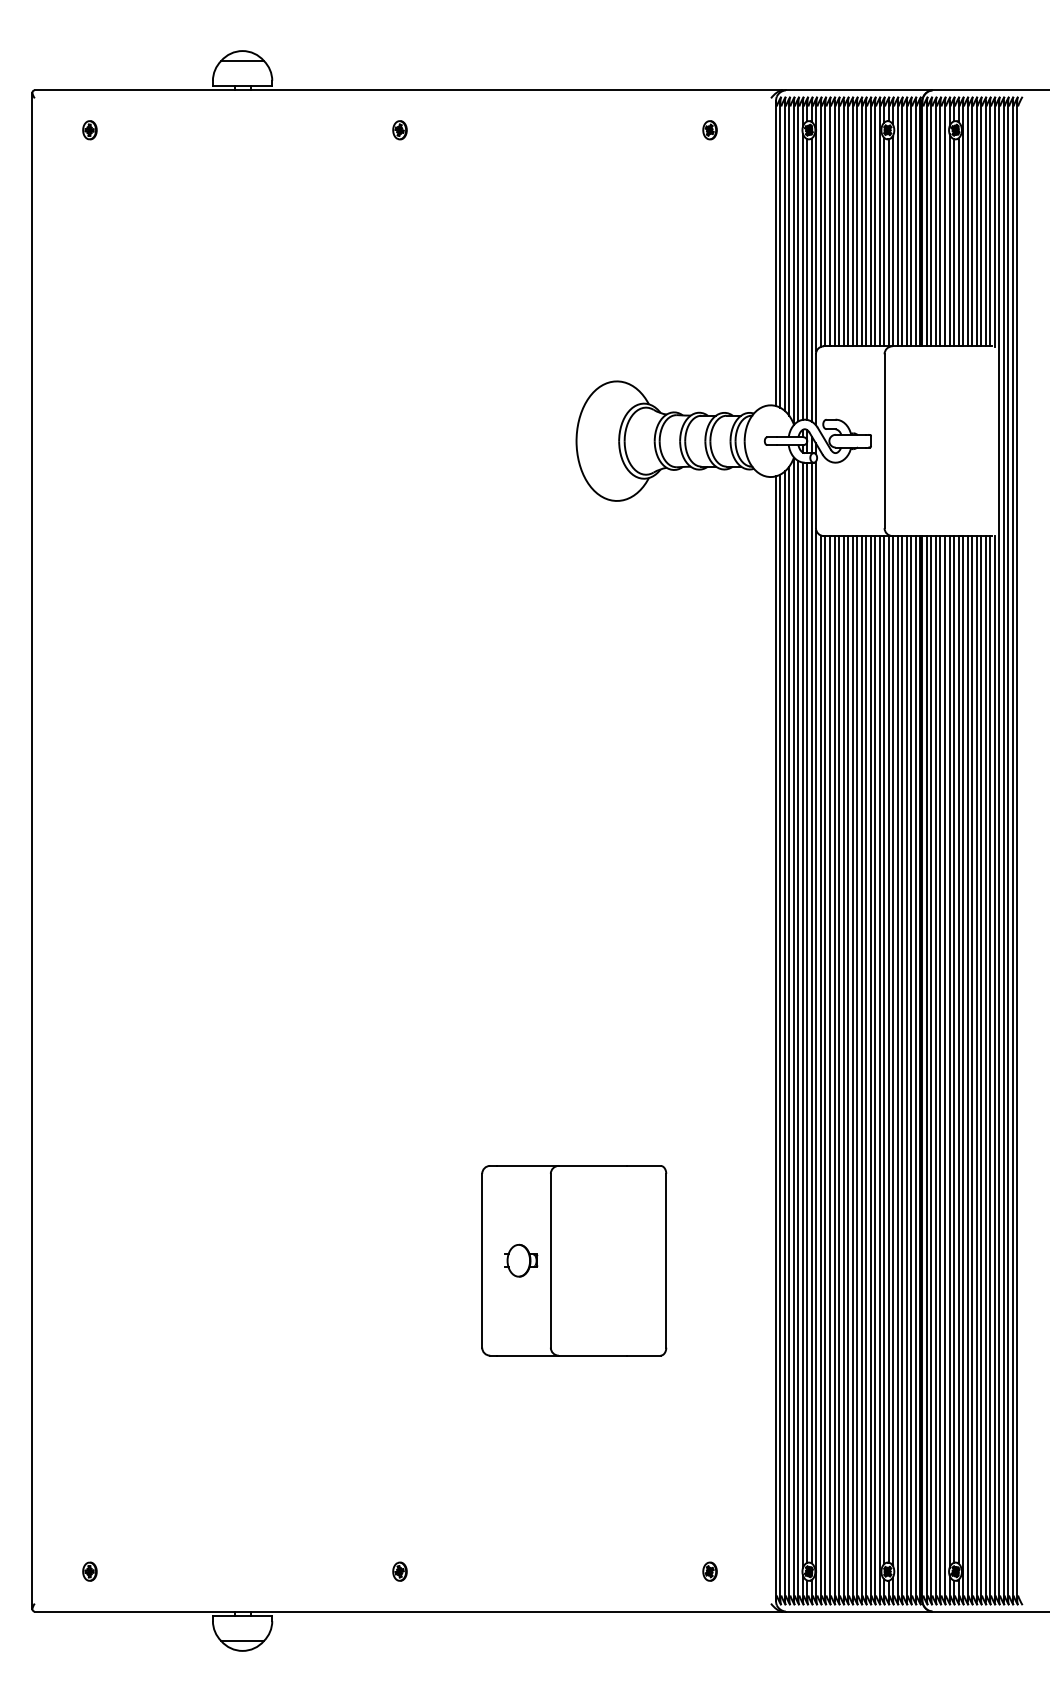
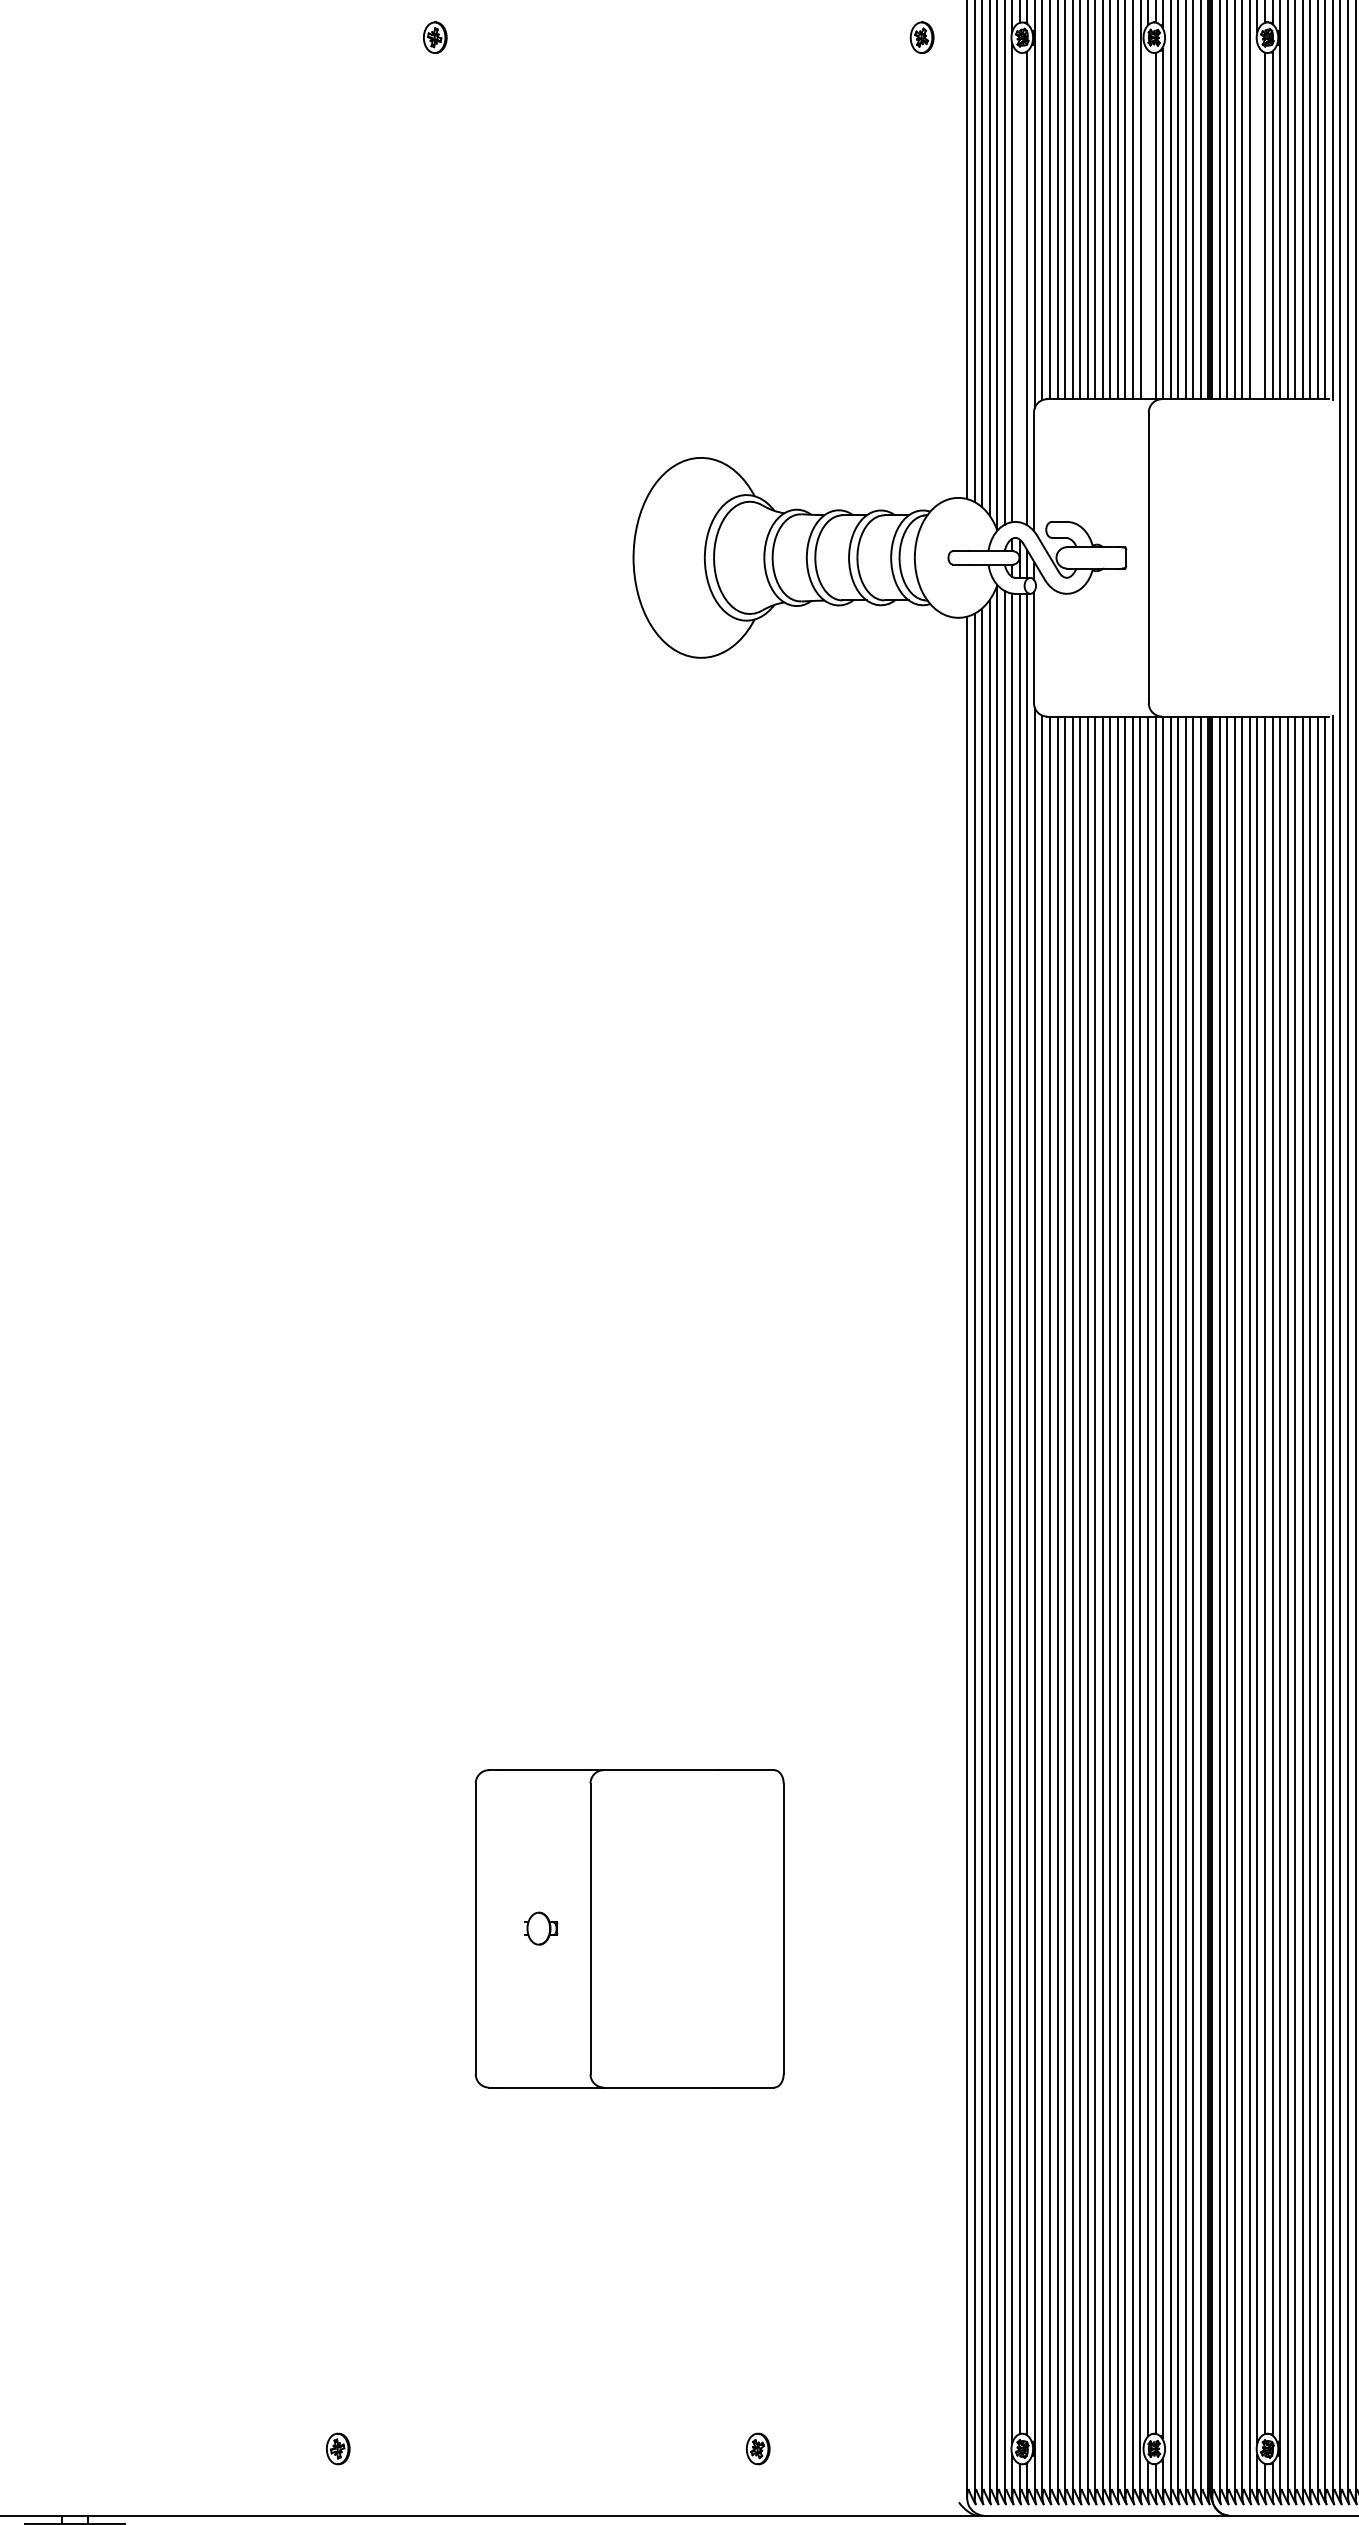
part: (399, 130) -> (434, 38), moved
part: (709, 130) -> (921, 38), moved
line: (949, 239) -> (1257, 220), removed
line: (884, 241) -> (1148, 223), removed
line: (807, 279) -> (1019, 287), removed
part: (521, 1260) -> (541, 1928), size x0.6
part: (709, 1571) -> (757, 2448), moved

